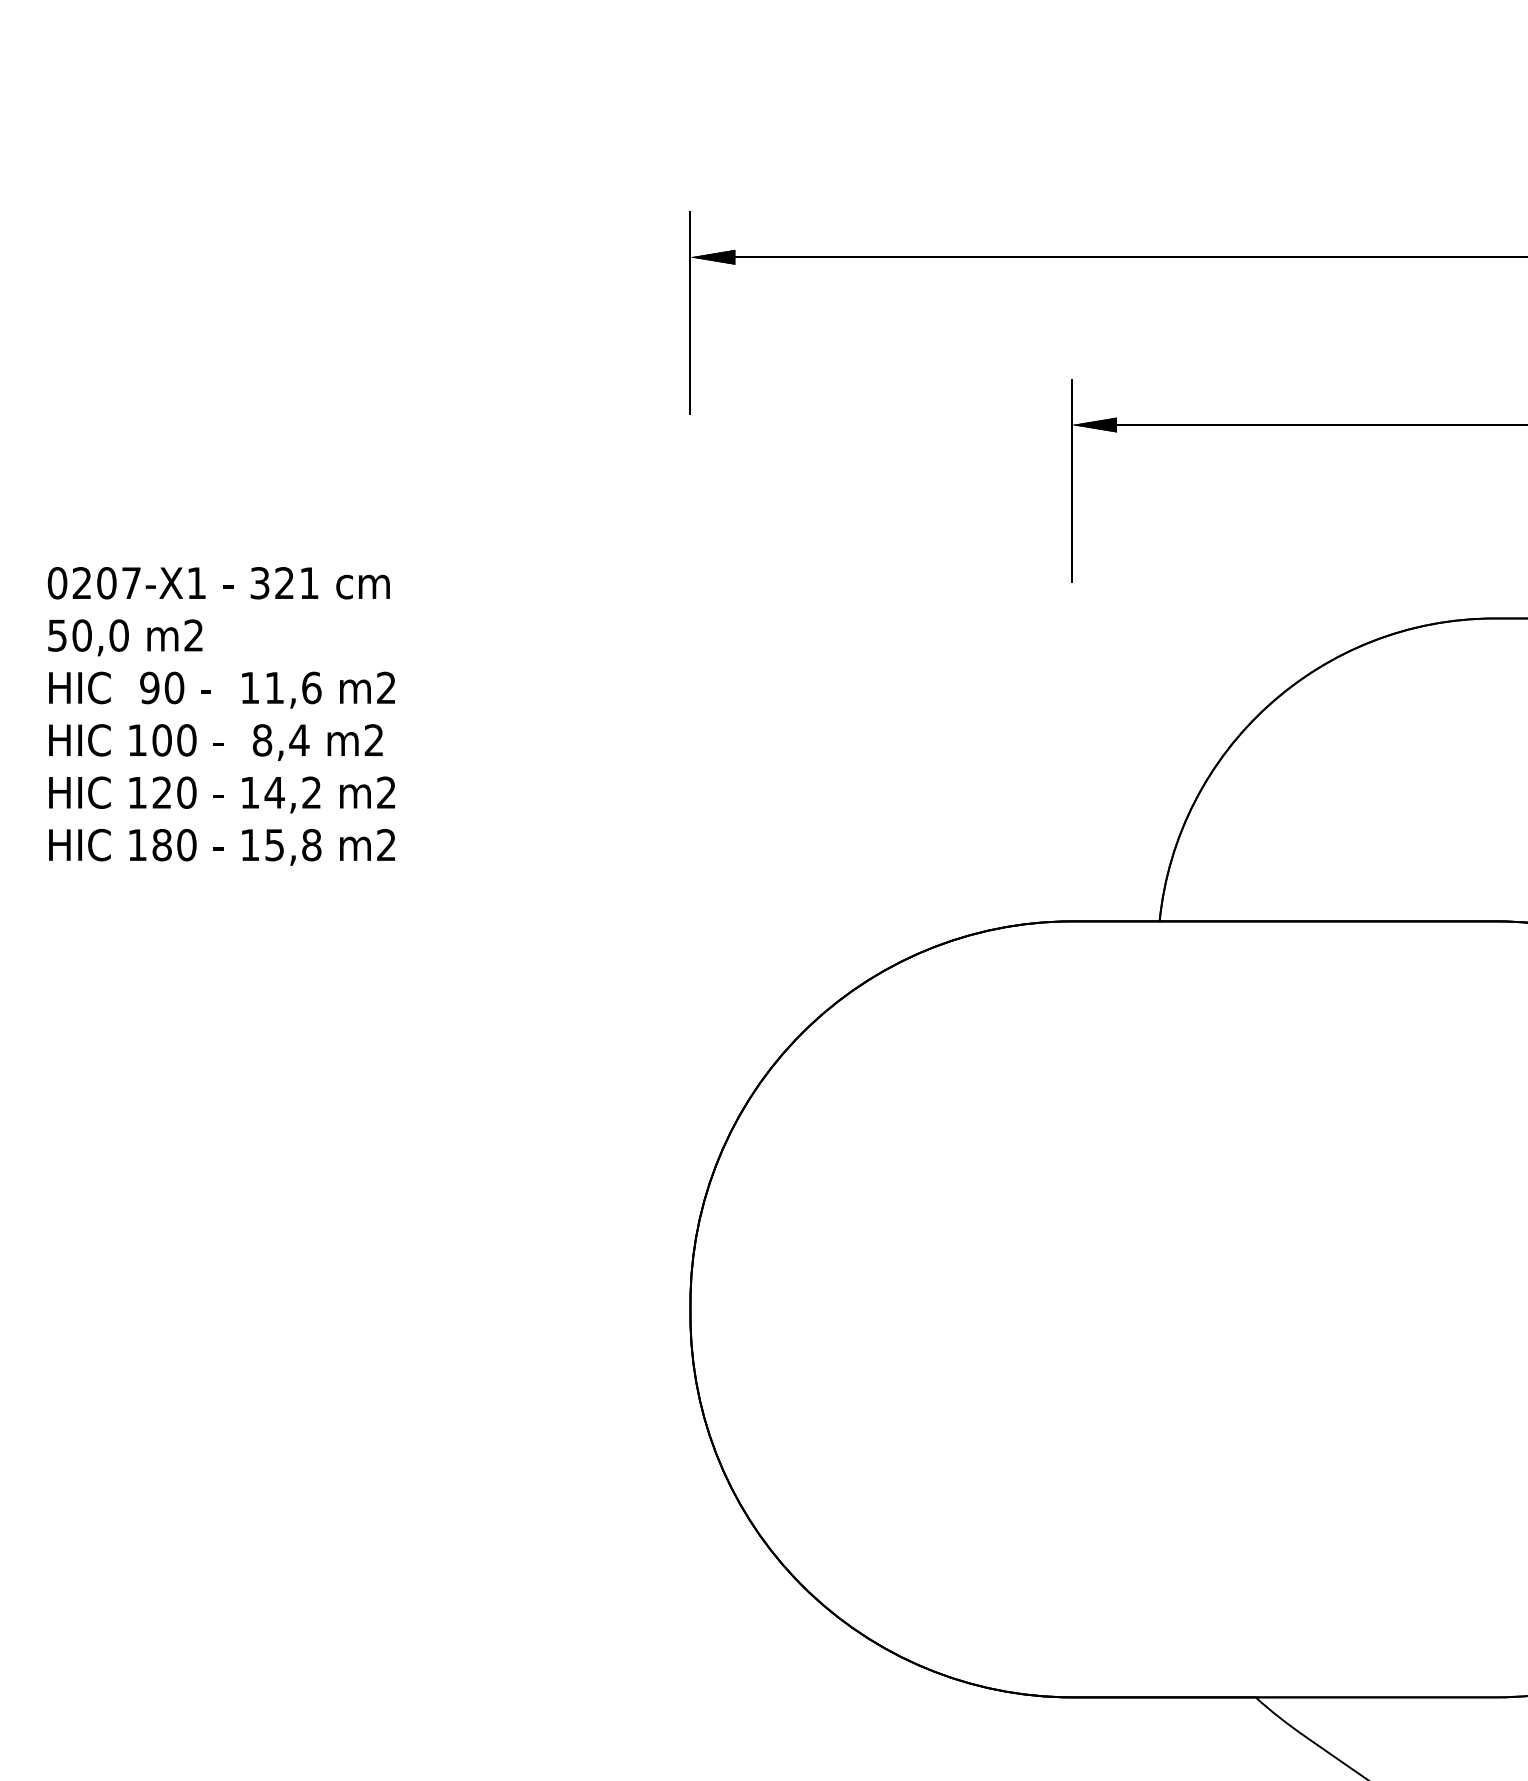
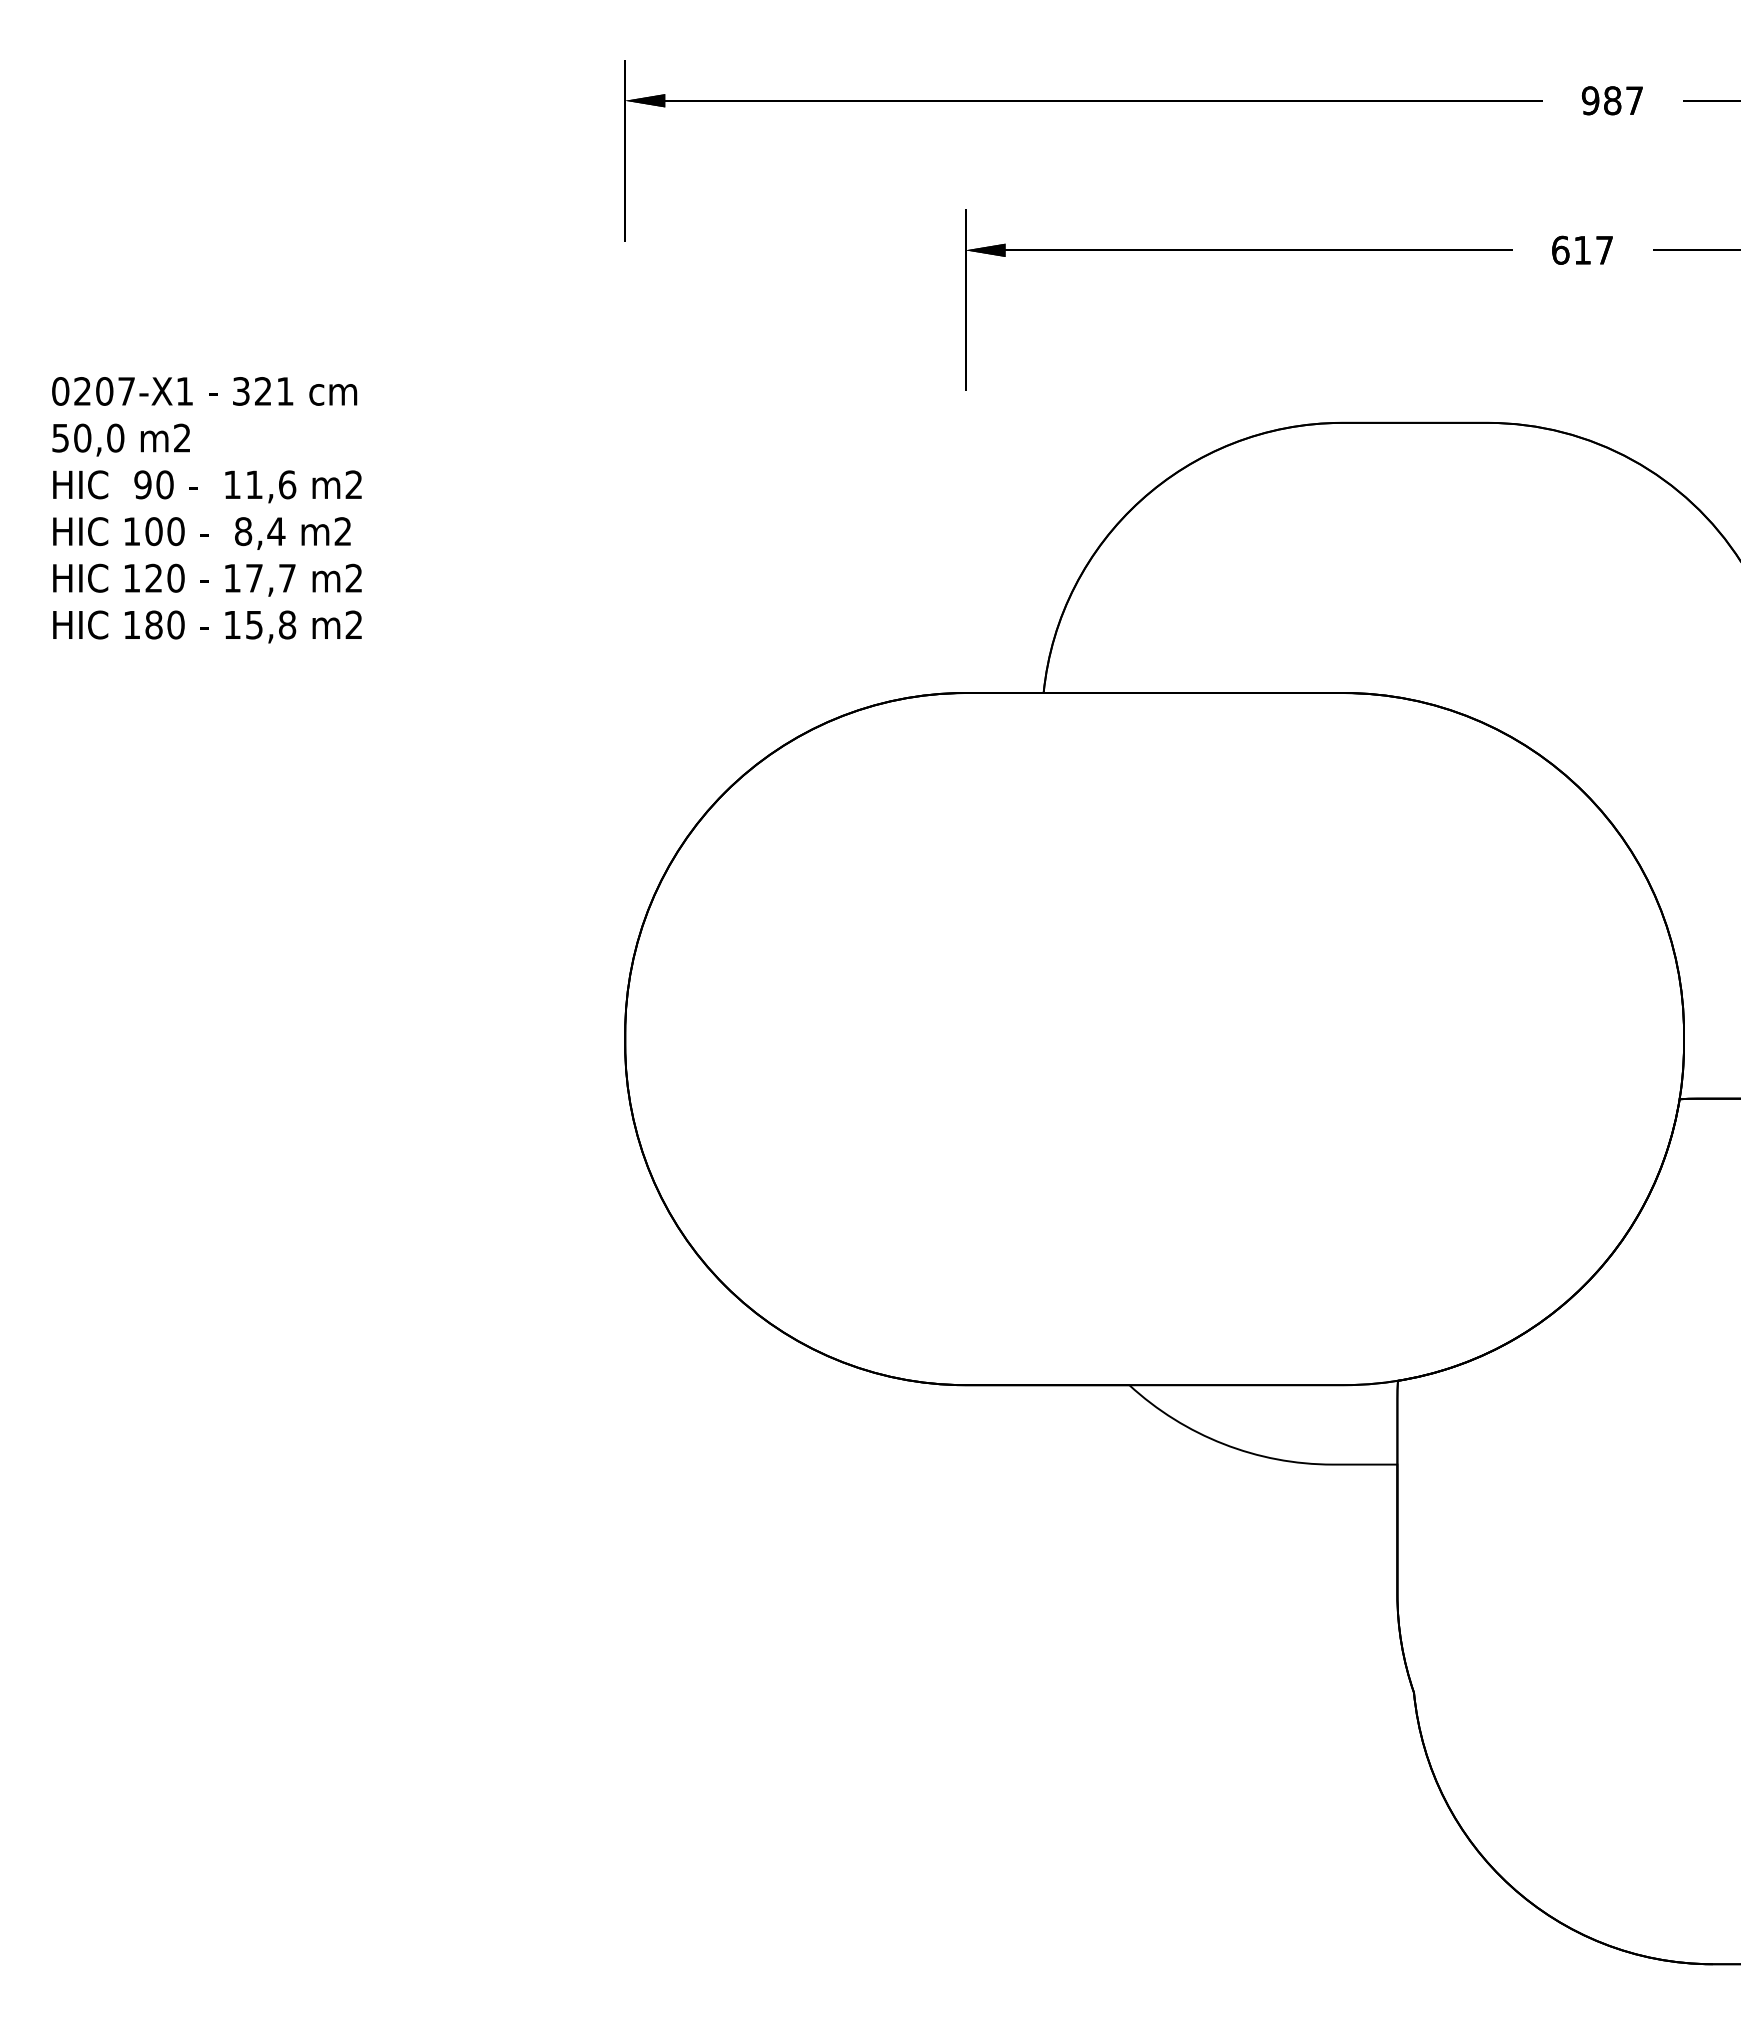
text: (292, 791) -> (270, 577), 14,2 -> 17,7

